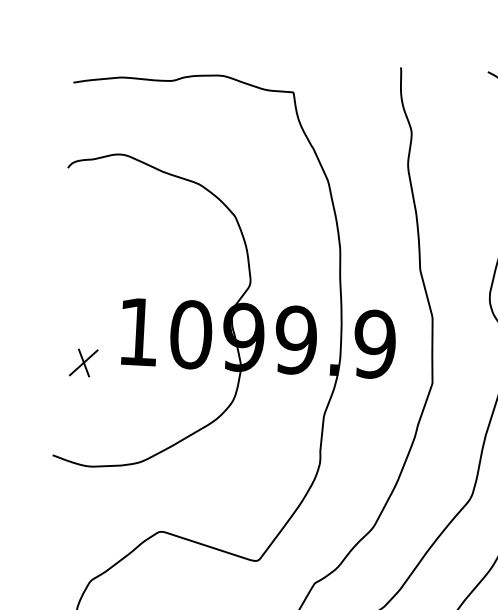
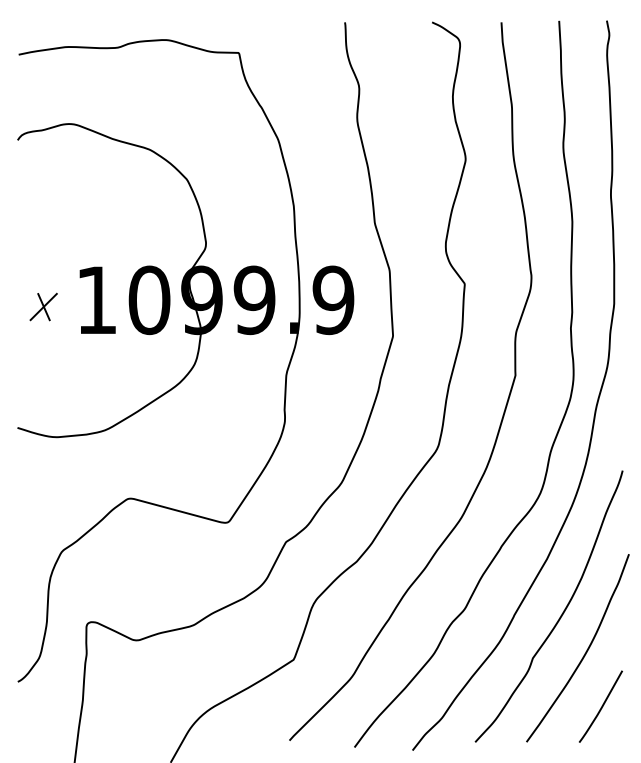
part: (83, 362) -> (43, 306), moved

